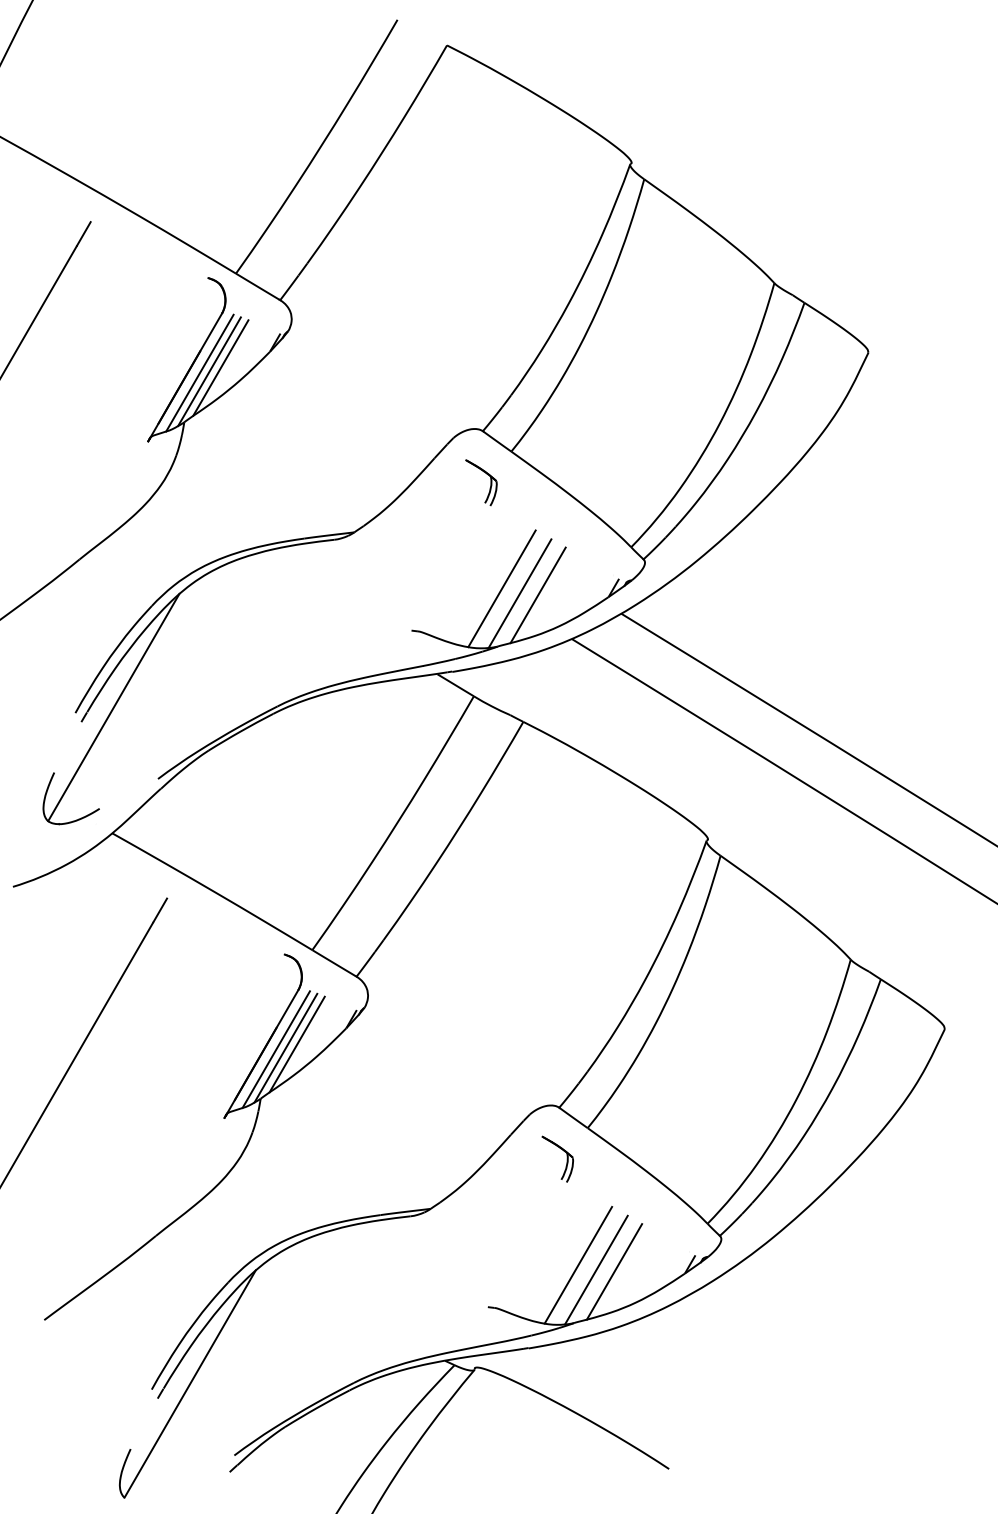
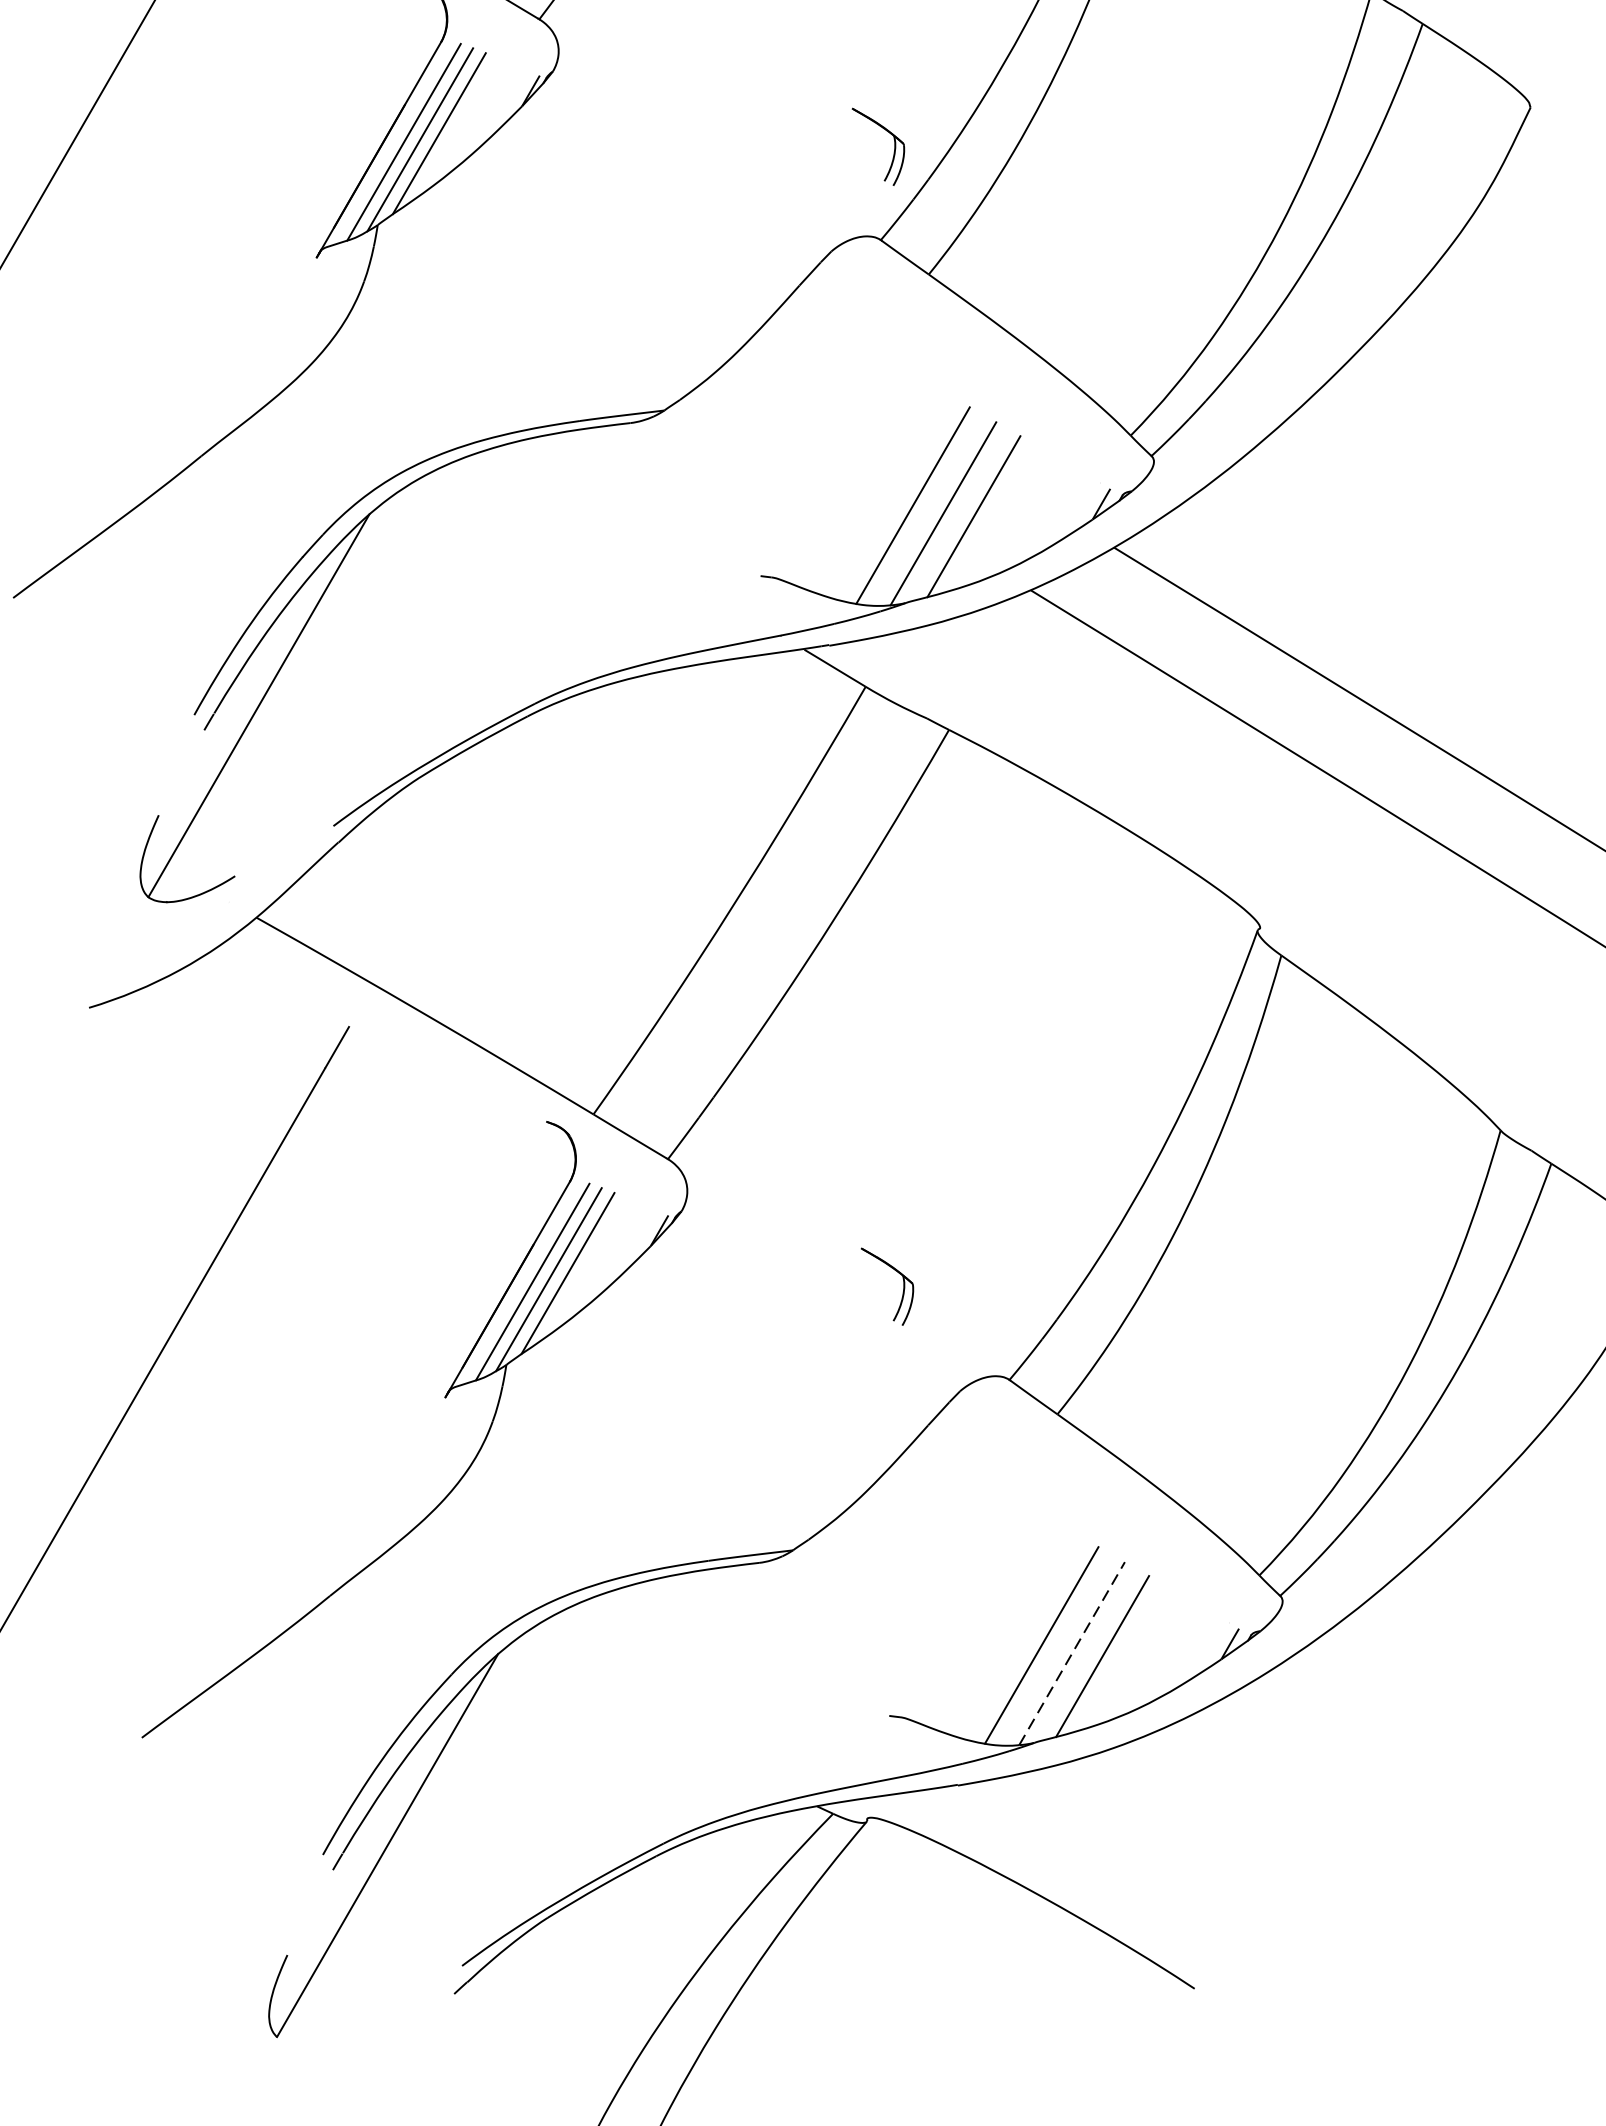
part: (490, 482) -> (893, 146), moved
part: (566, 1158) -> (902, 1285), moved
line: (596, 1270) -> (1072, 1654), solid -> dashed

